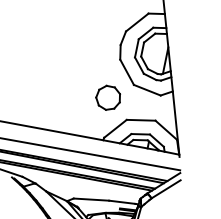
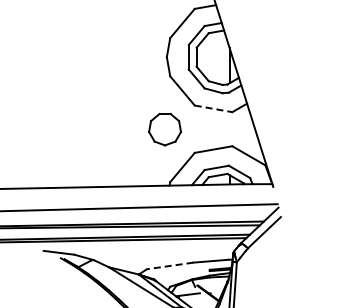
line: (148, 90) -> (214, 108), solid -> dashed
line: (91, 199) -> (170, 265), solid -> dashed

